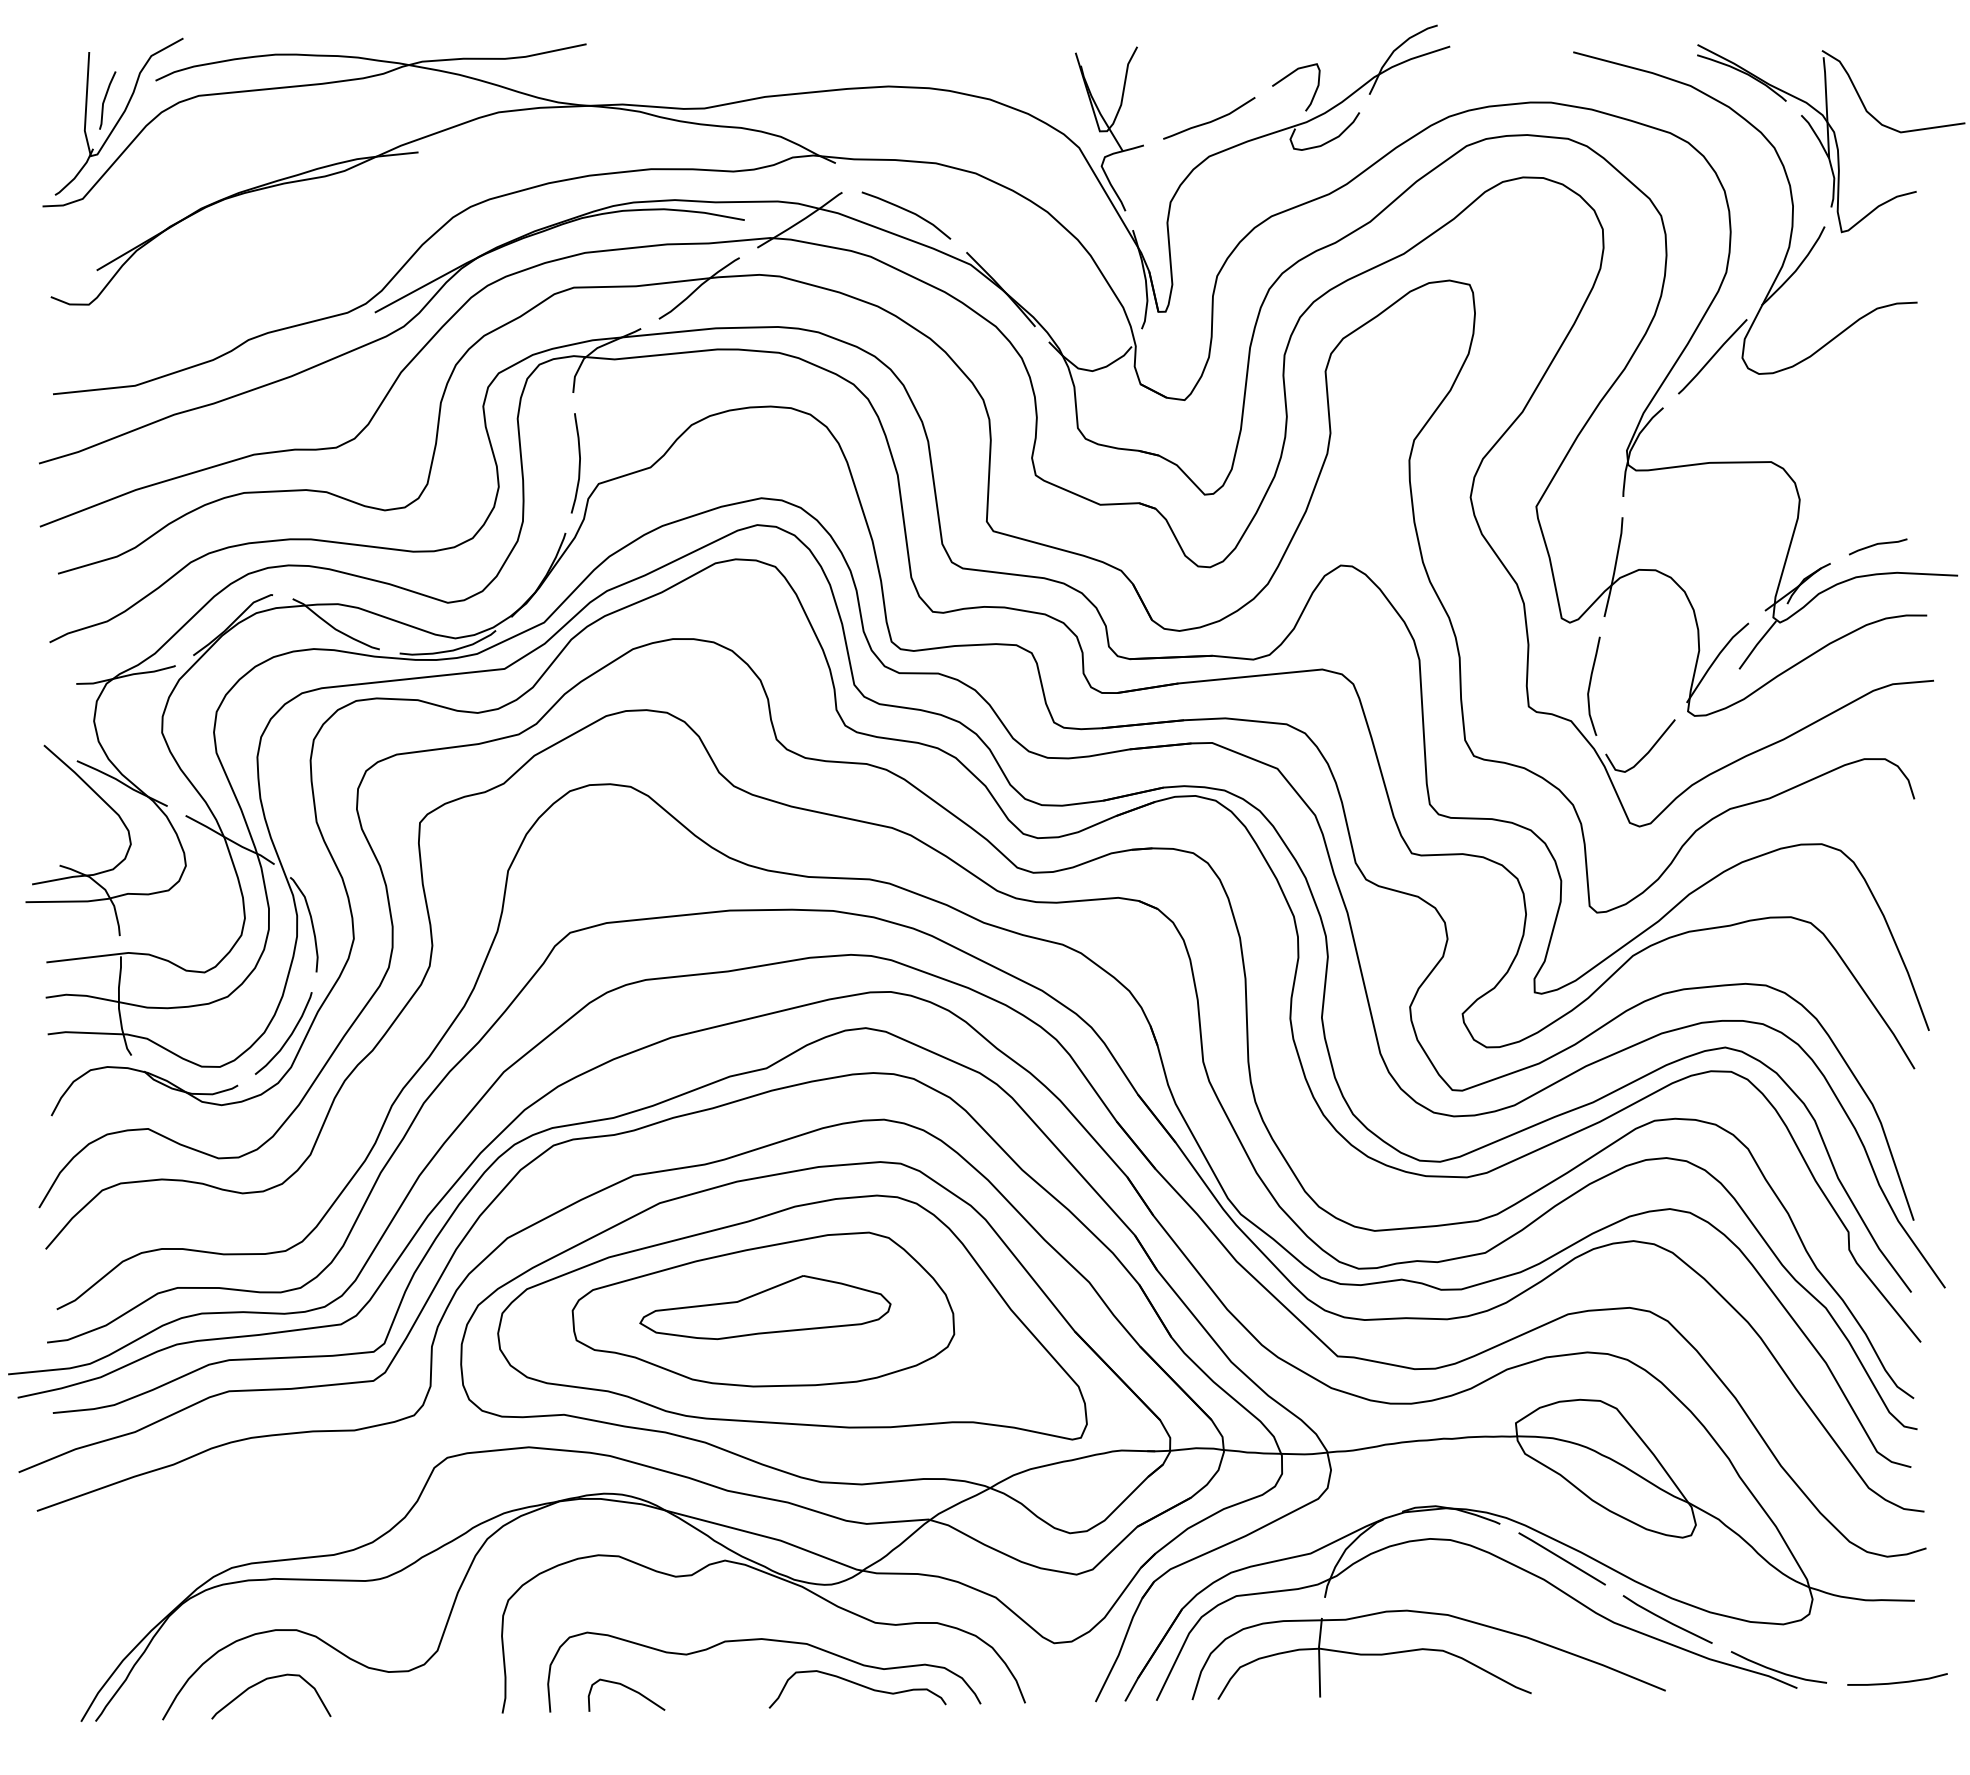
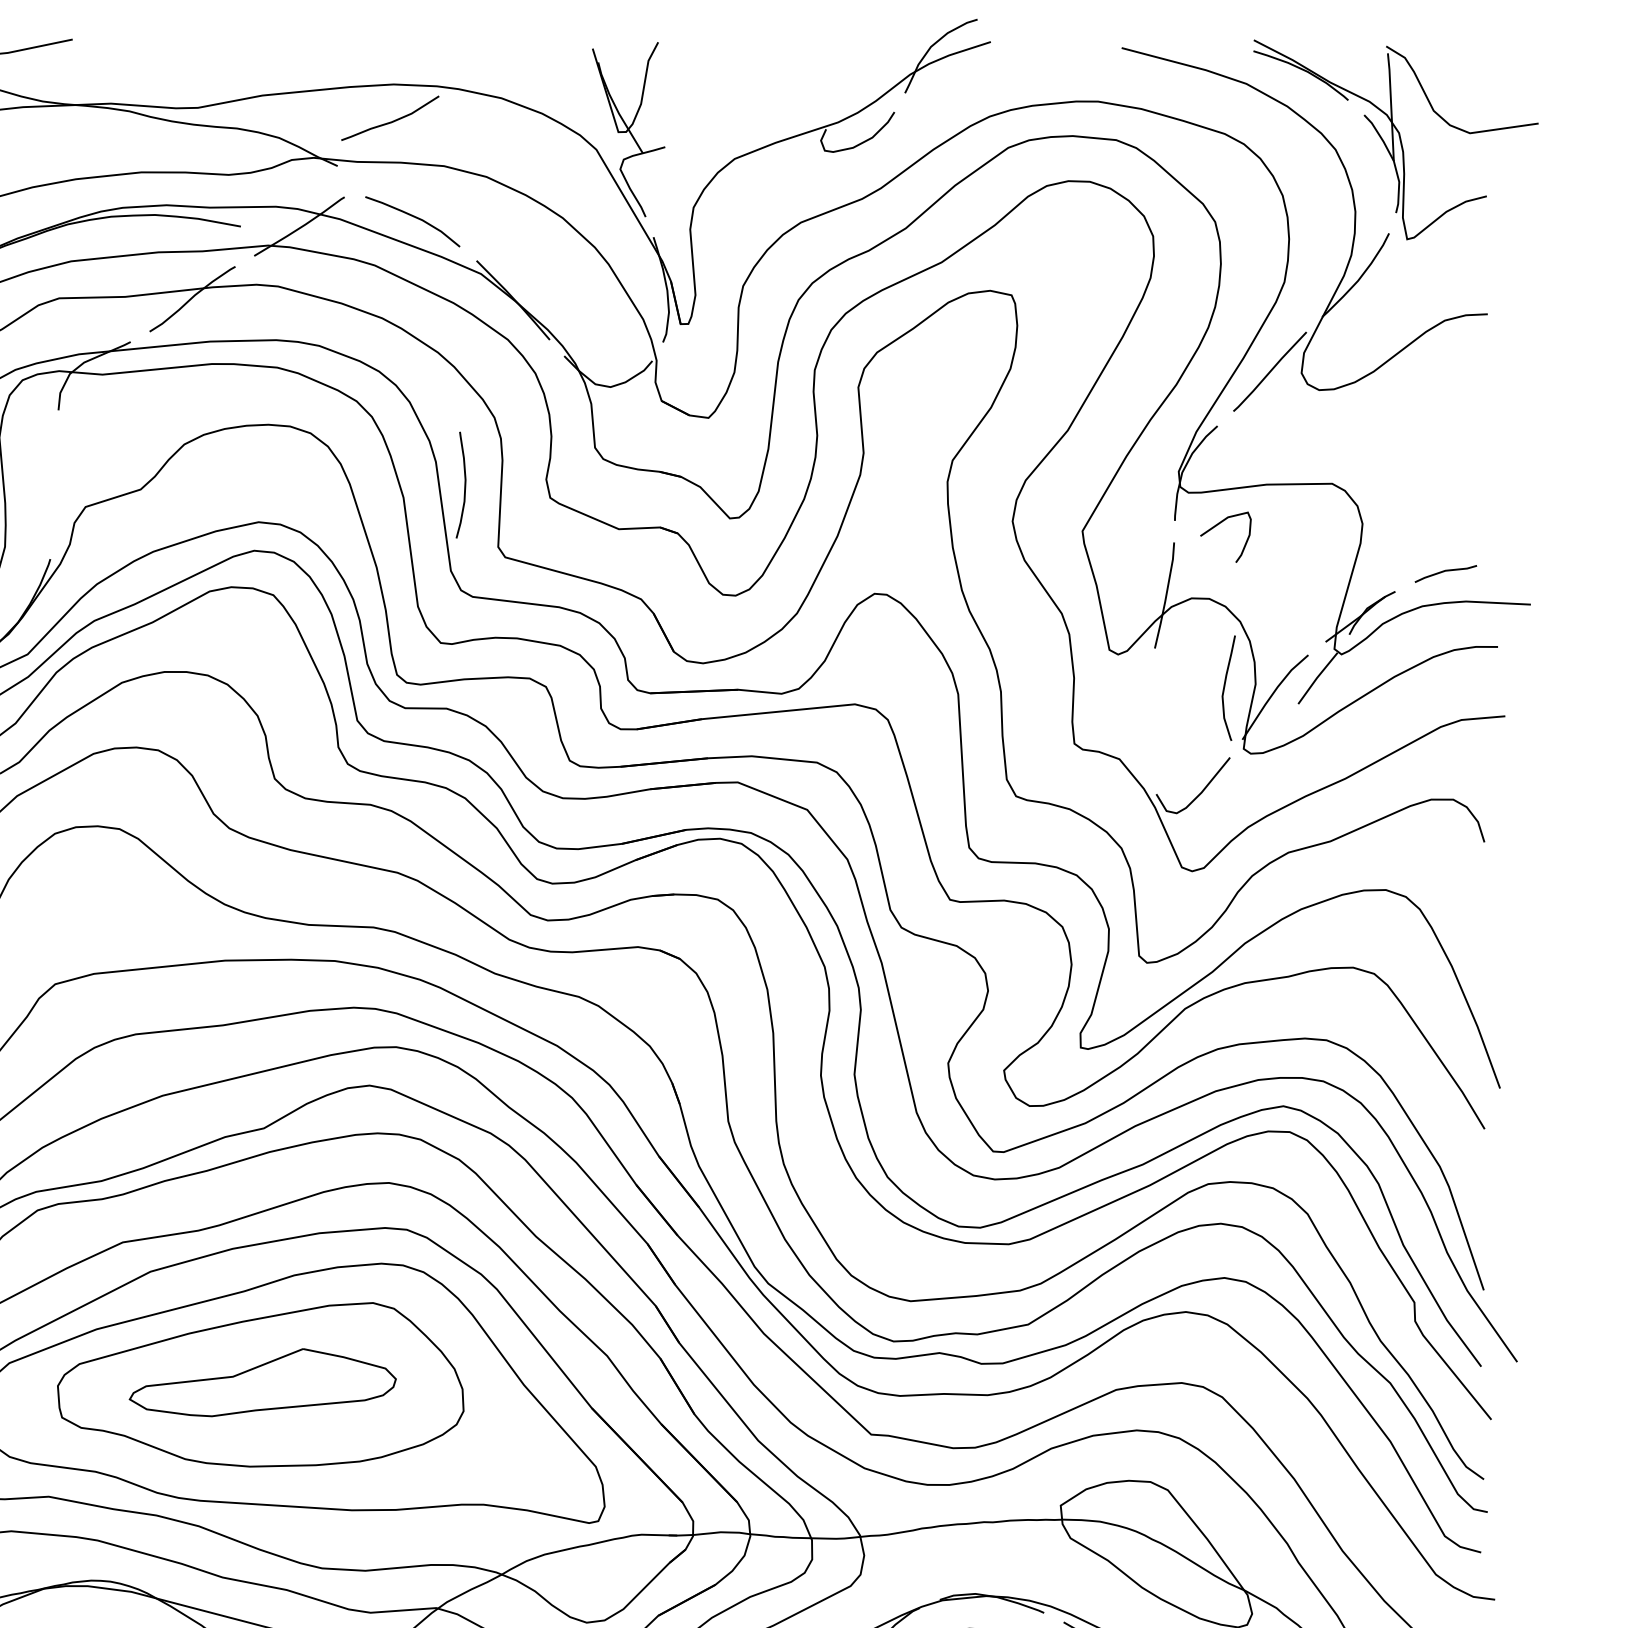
curve: (1290, 75) -> (1219, 524), moved
curve: (1211, 120) -> (392, 120), moved
curve: (578, 464) -> (463, 486), moved
curve: (1590, 685) -> (1225, 687), moved

